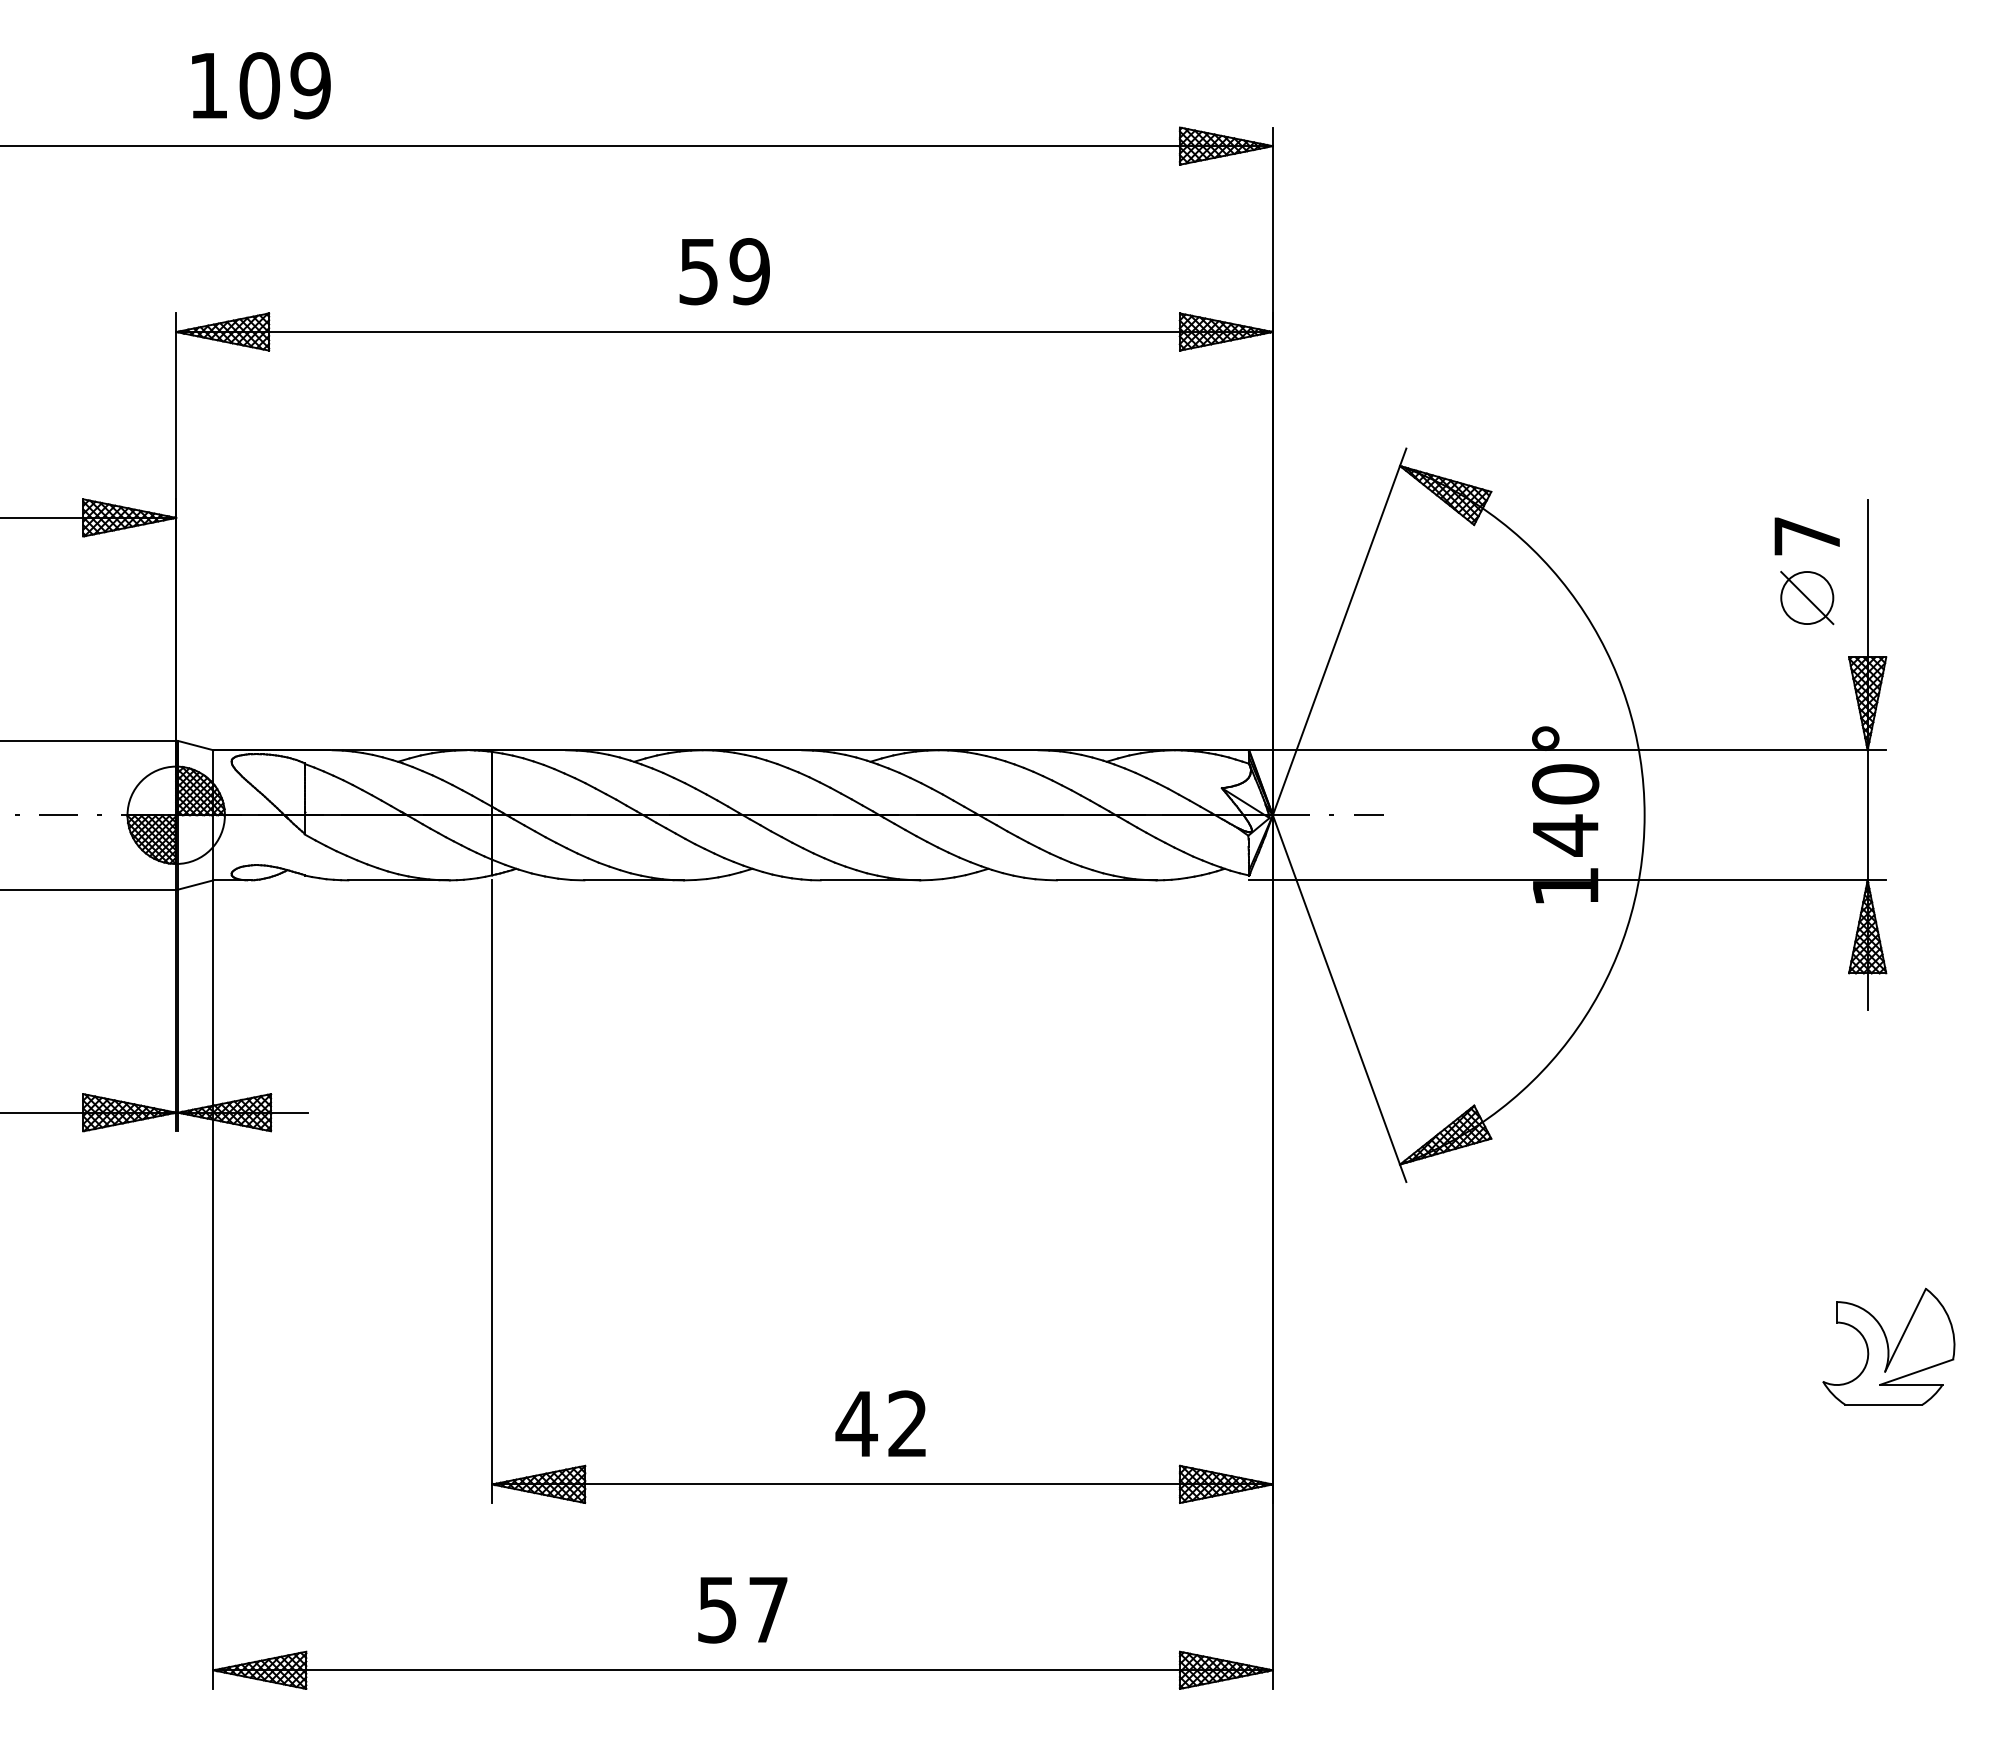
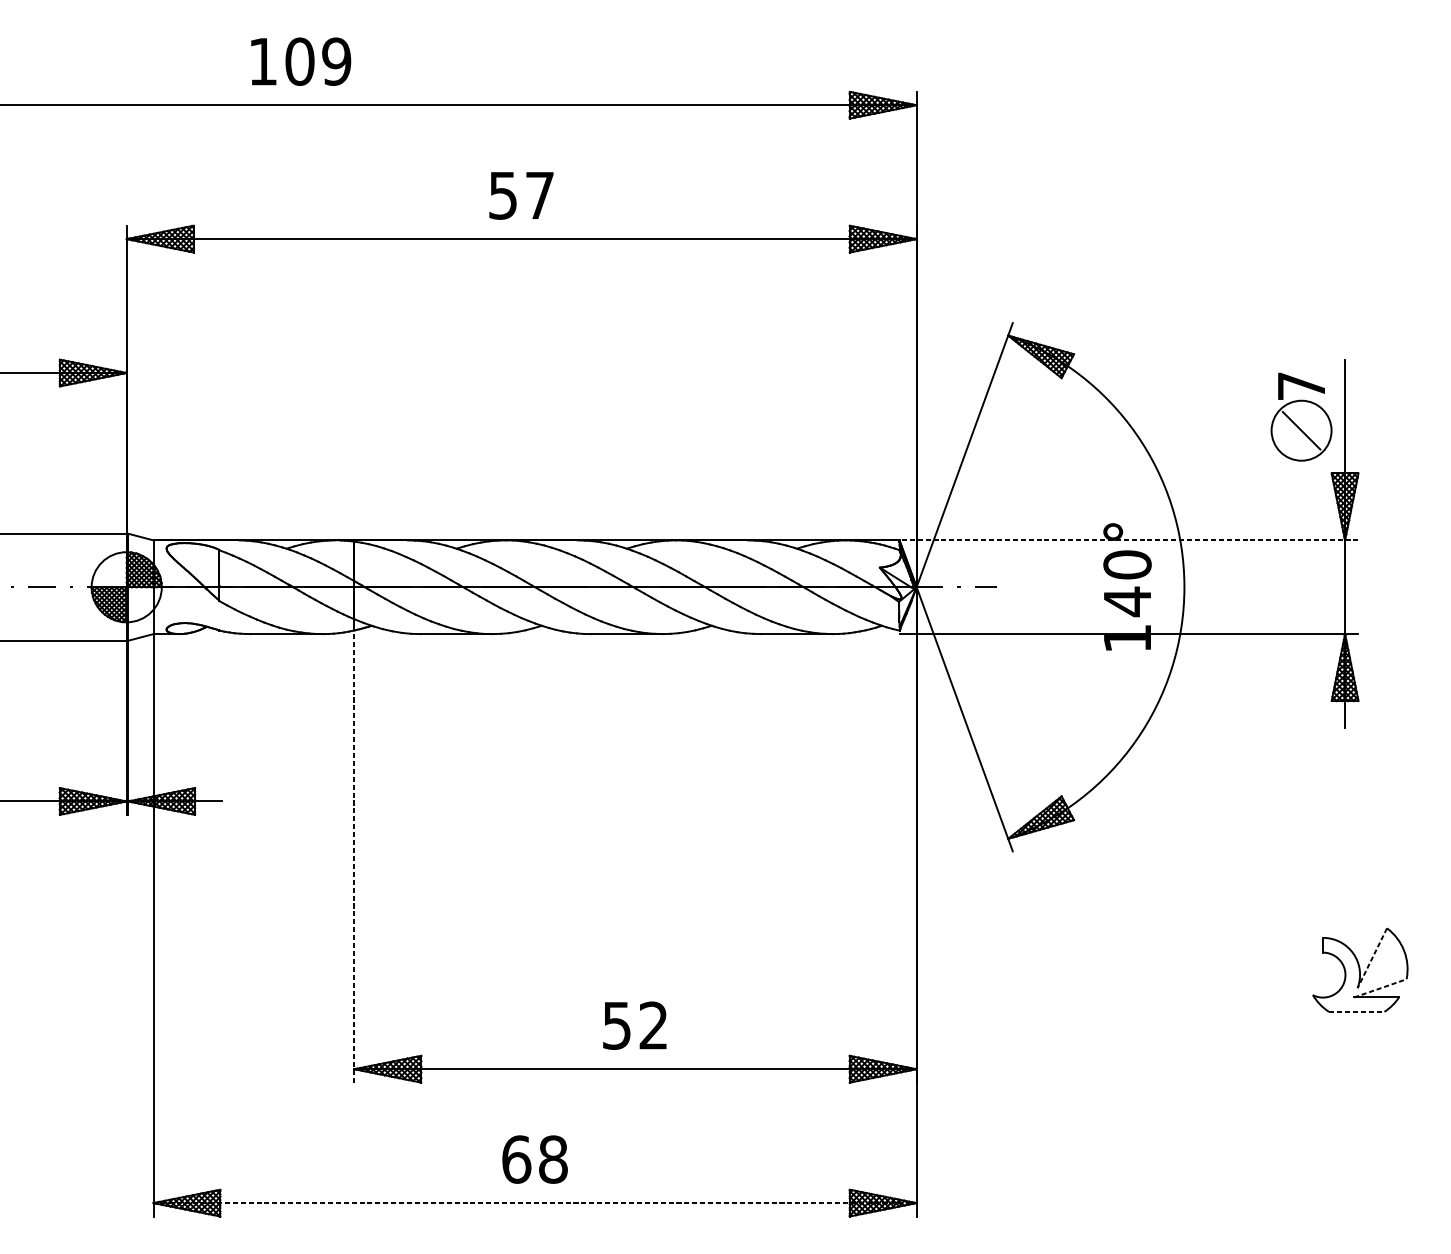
text: (261, 85) -> (301, 61), moved
text: (749, 271) -> (539, 195), 59 -> 57
circle: (1807, 598) -> (1301, 431), size x1.6
line: (1567, 750) -> (1128, 540), solid -> dashed
line: (492, 1192) -> (354, 858), solid -> dashed
line: (1905, 1330) -> (1372, 958), solid -> dashed
line: (1916, 1372) -> (1380, 988), solid -> dashed
line: (1884, 1404) -> (1357, 1011), solid -> dashed
text: (856, 1424) -> (616, 1026), 42 -> 52
text: (742, 1609) -> (534, 1159), 57 -> 68
line: (743, 1670) -> (535, 1203), solid -> dashed

